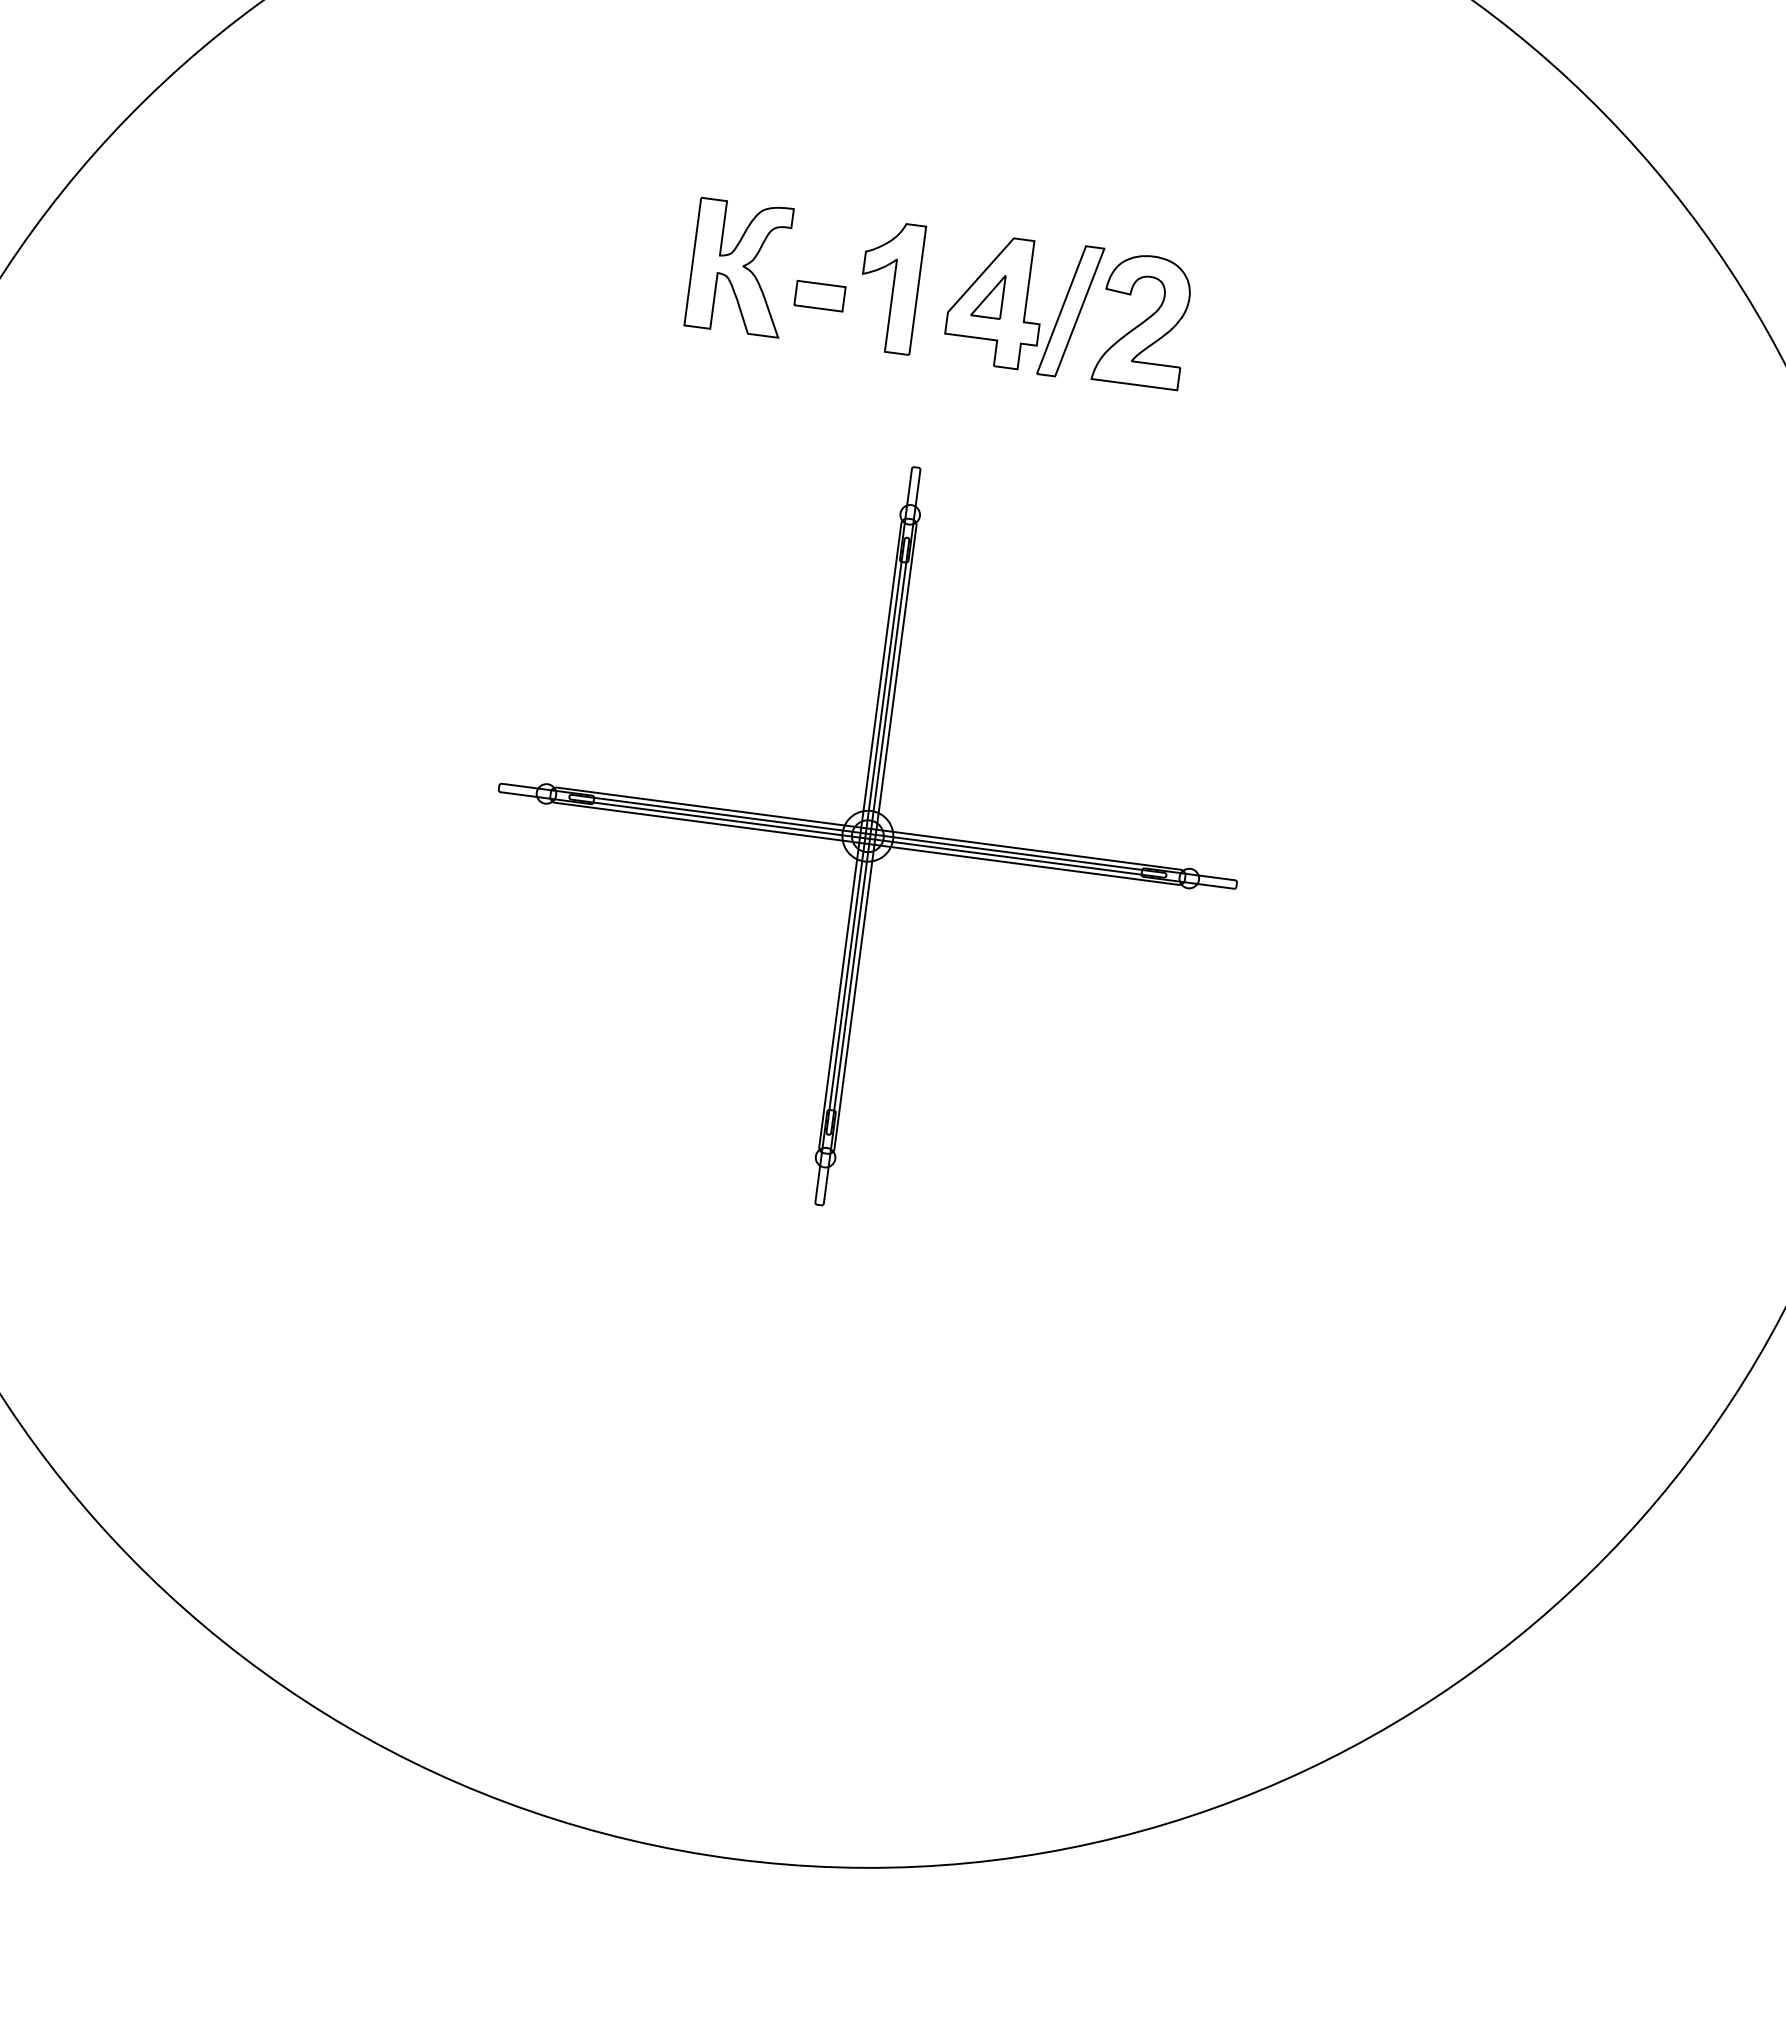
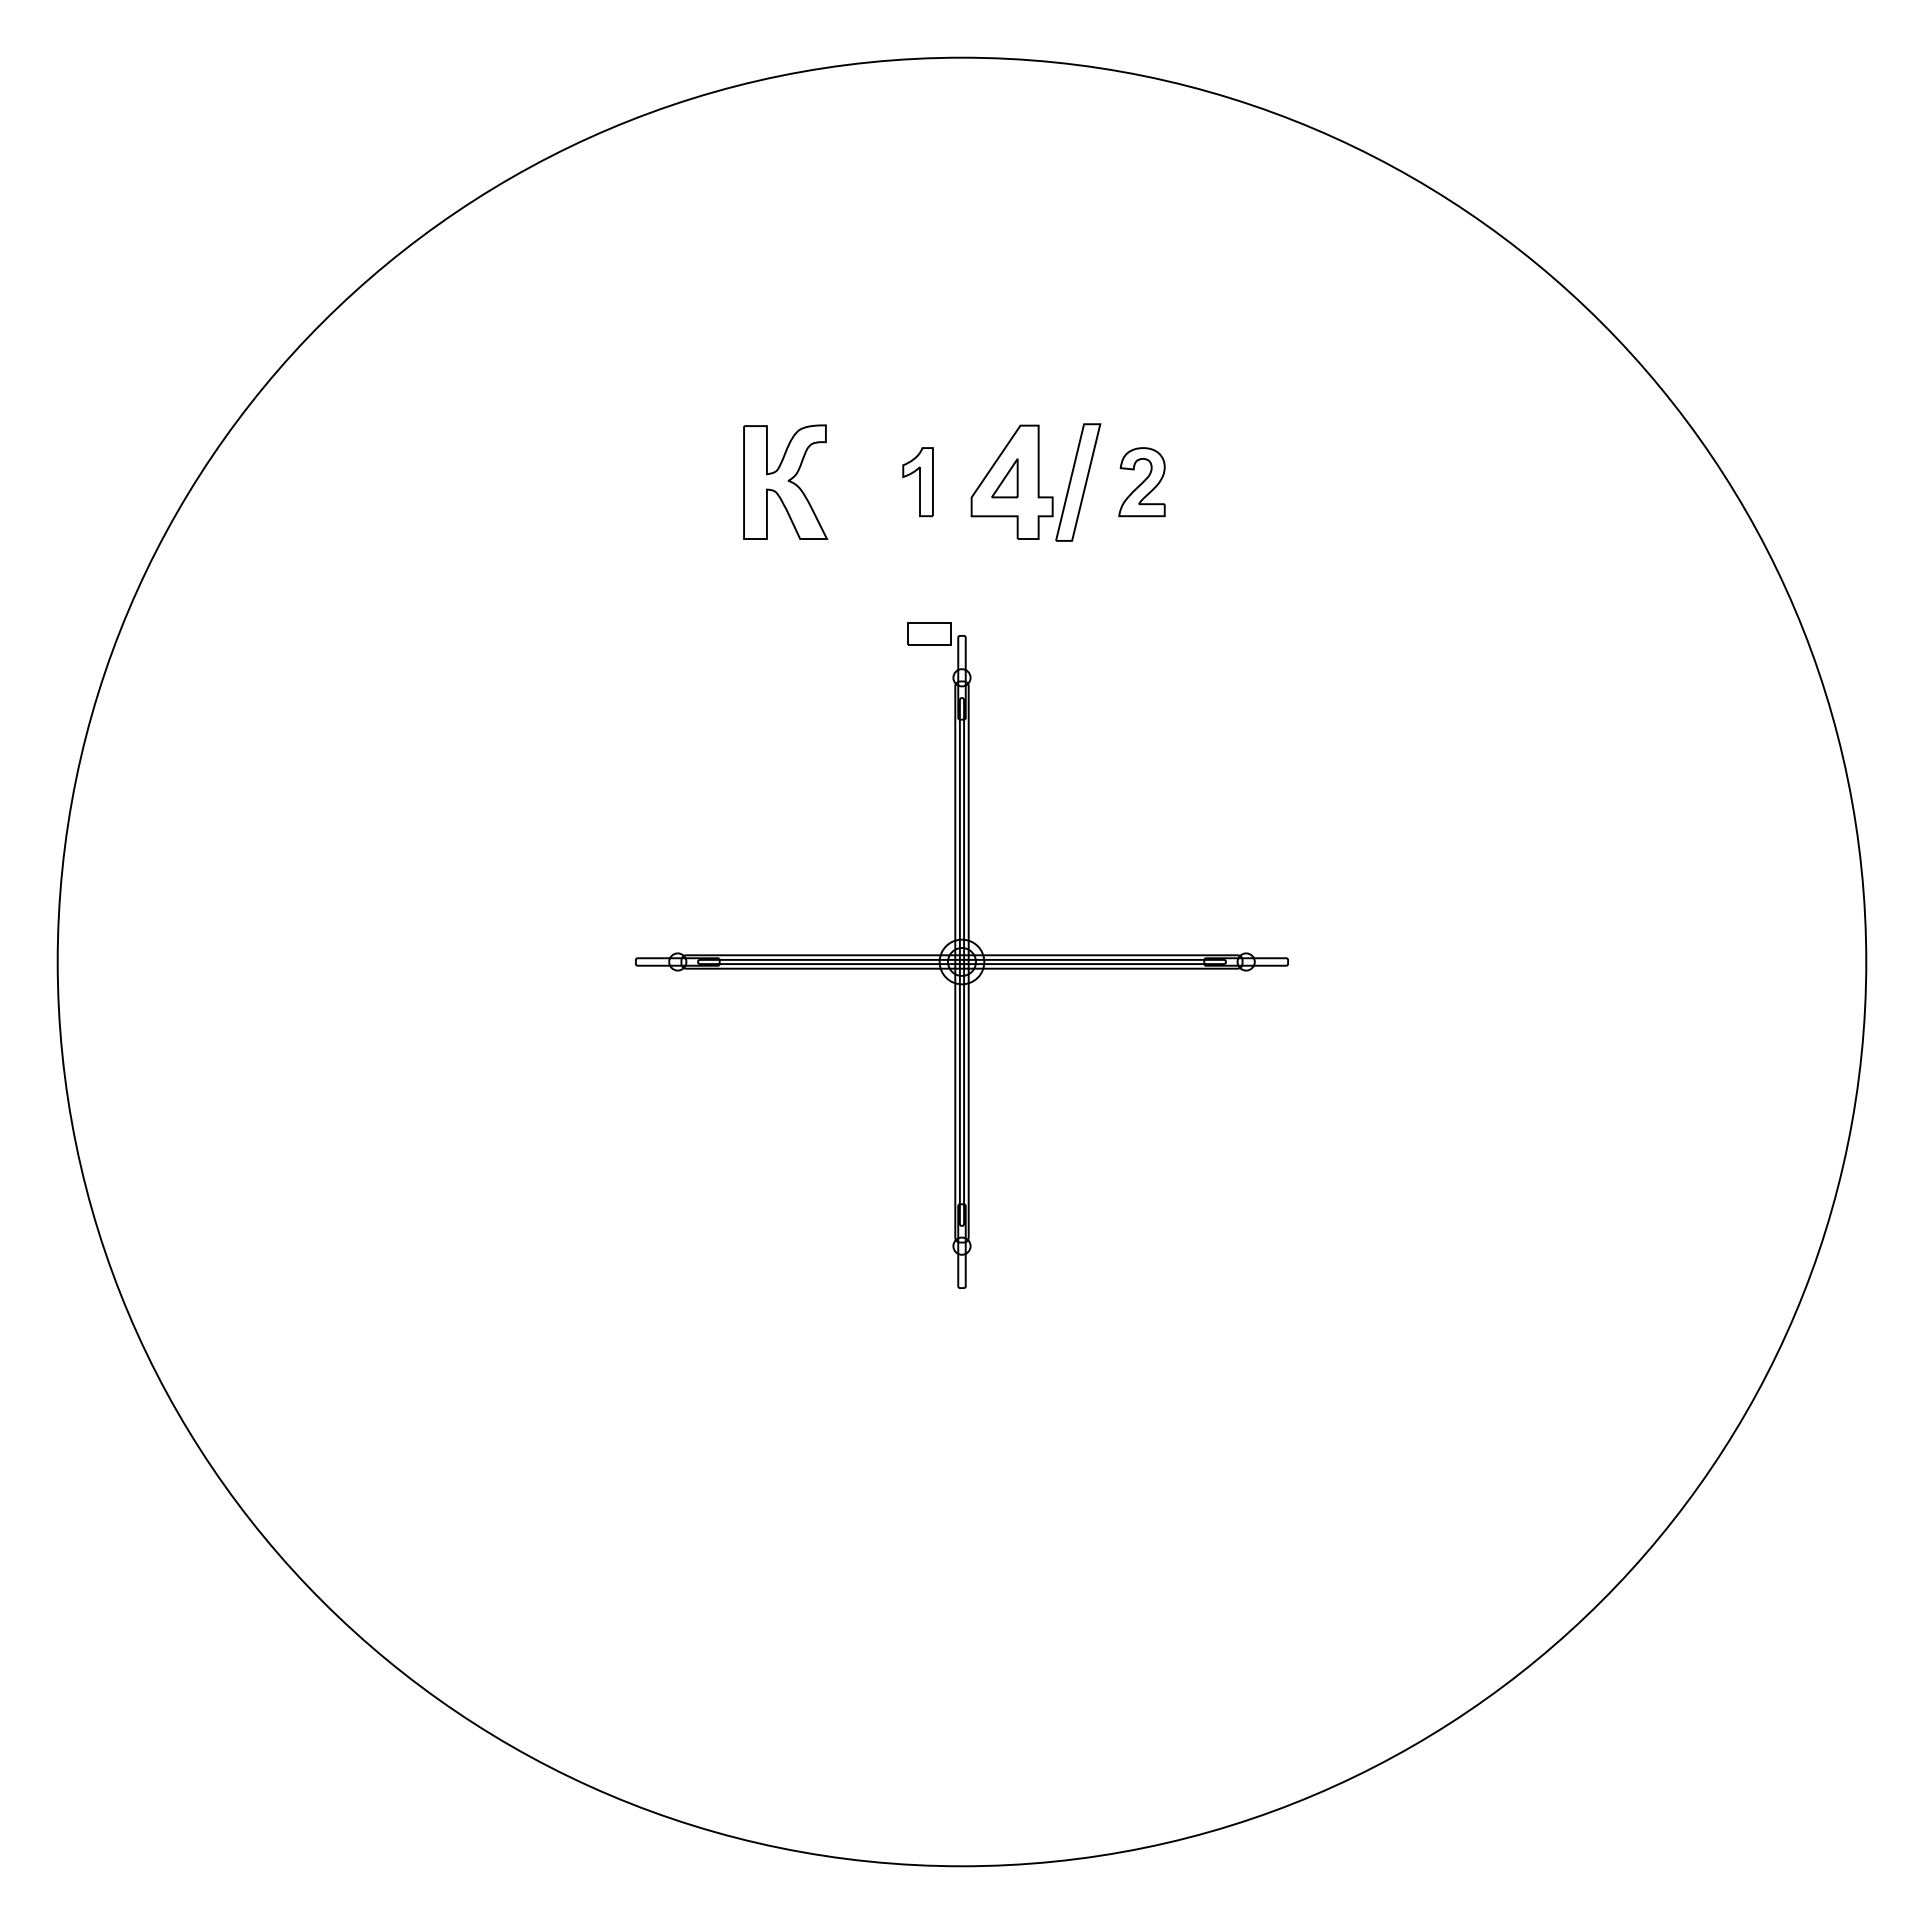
part: (889, 286) -> (917, 481), size x0.6
part: (820, 295) -> (929, 633), moved
part: (1142, 319) -> (1141, 481), size x0.6

